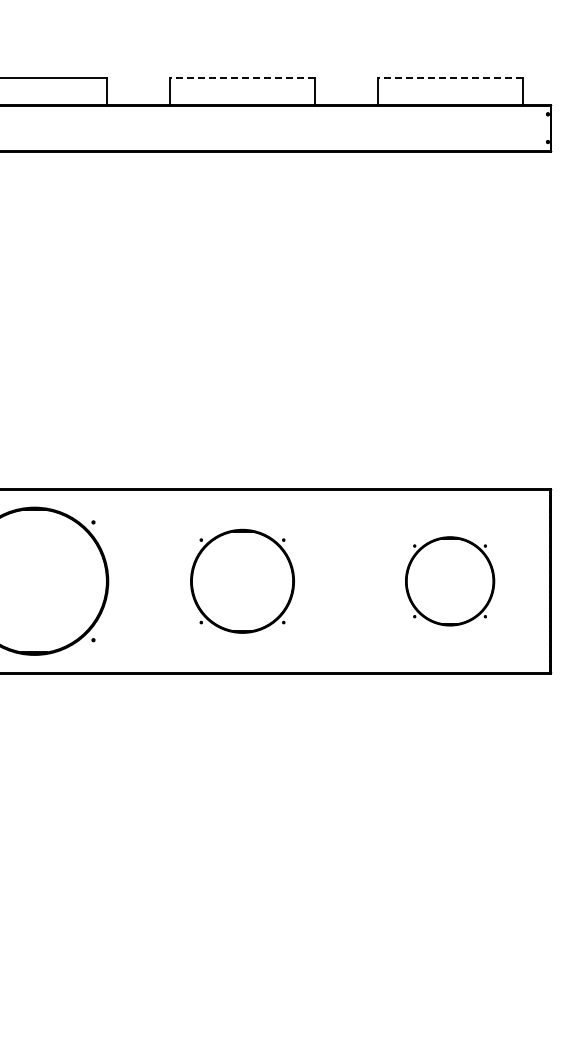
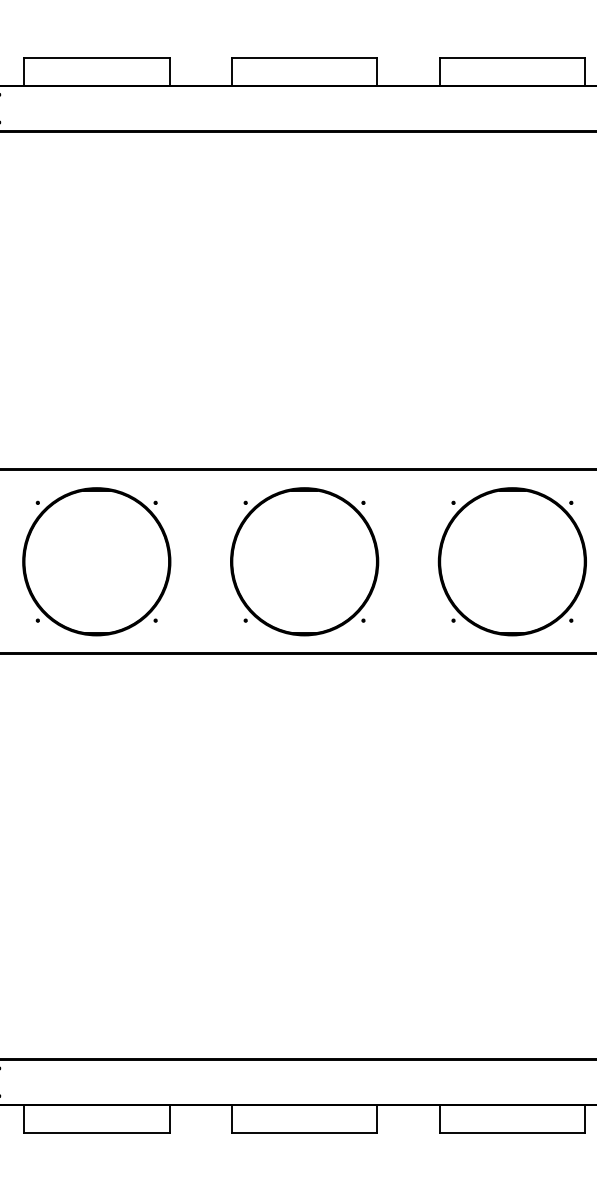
line: (242, 78) -> (304, 58), dashed -> solid
line: (450, 78) -> (512, 58), dashed -> solid
part: (242, 581) -> (304, 561), size x1.43
part: (449, 581) -> (511, 561), size x1.67

